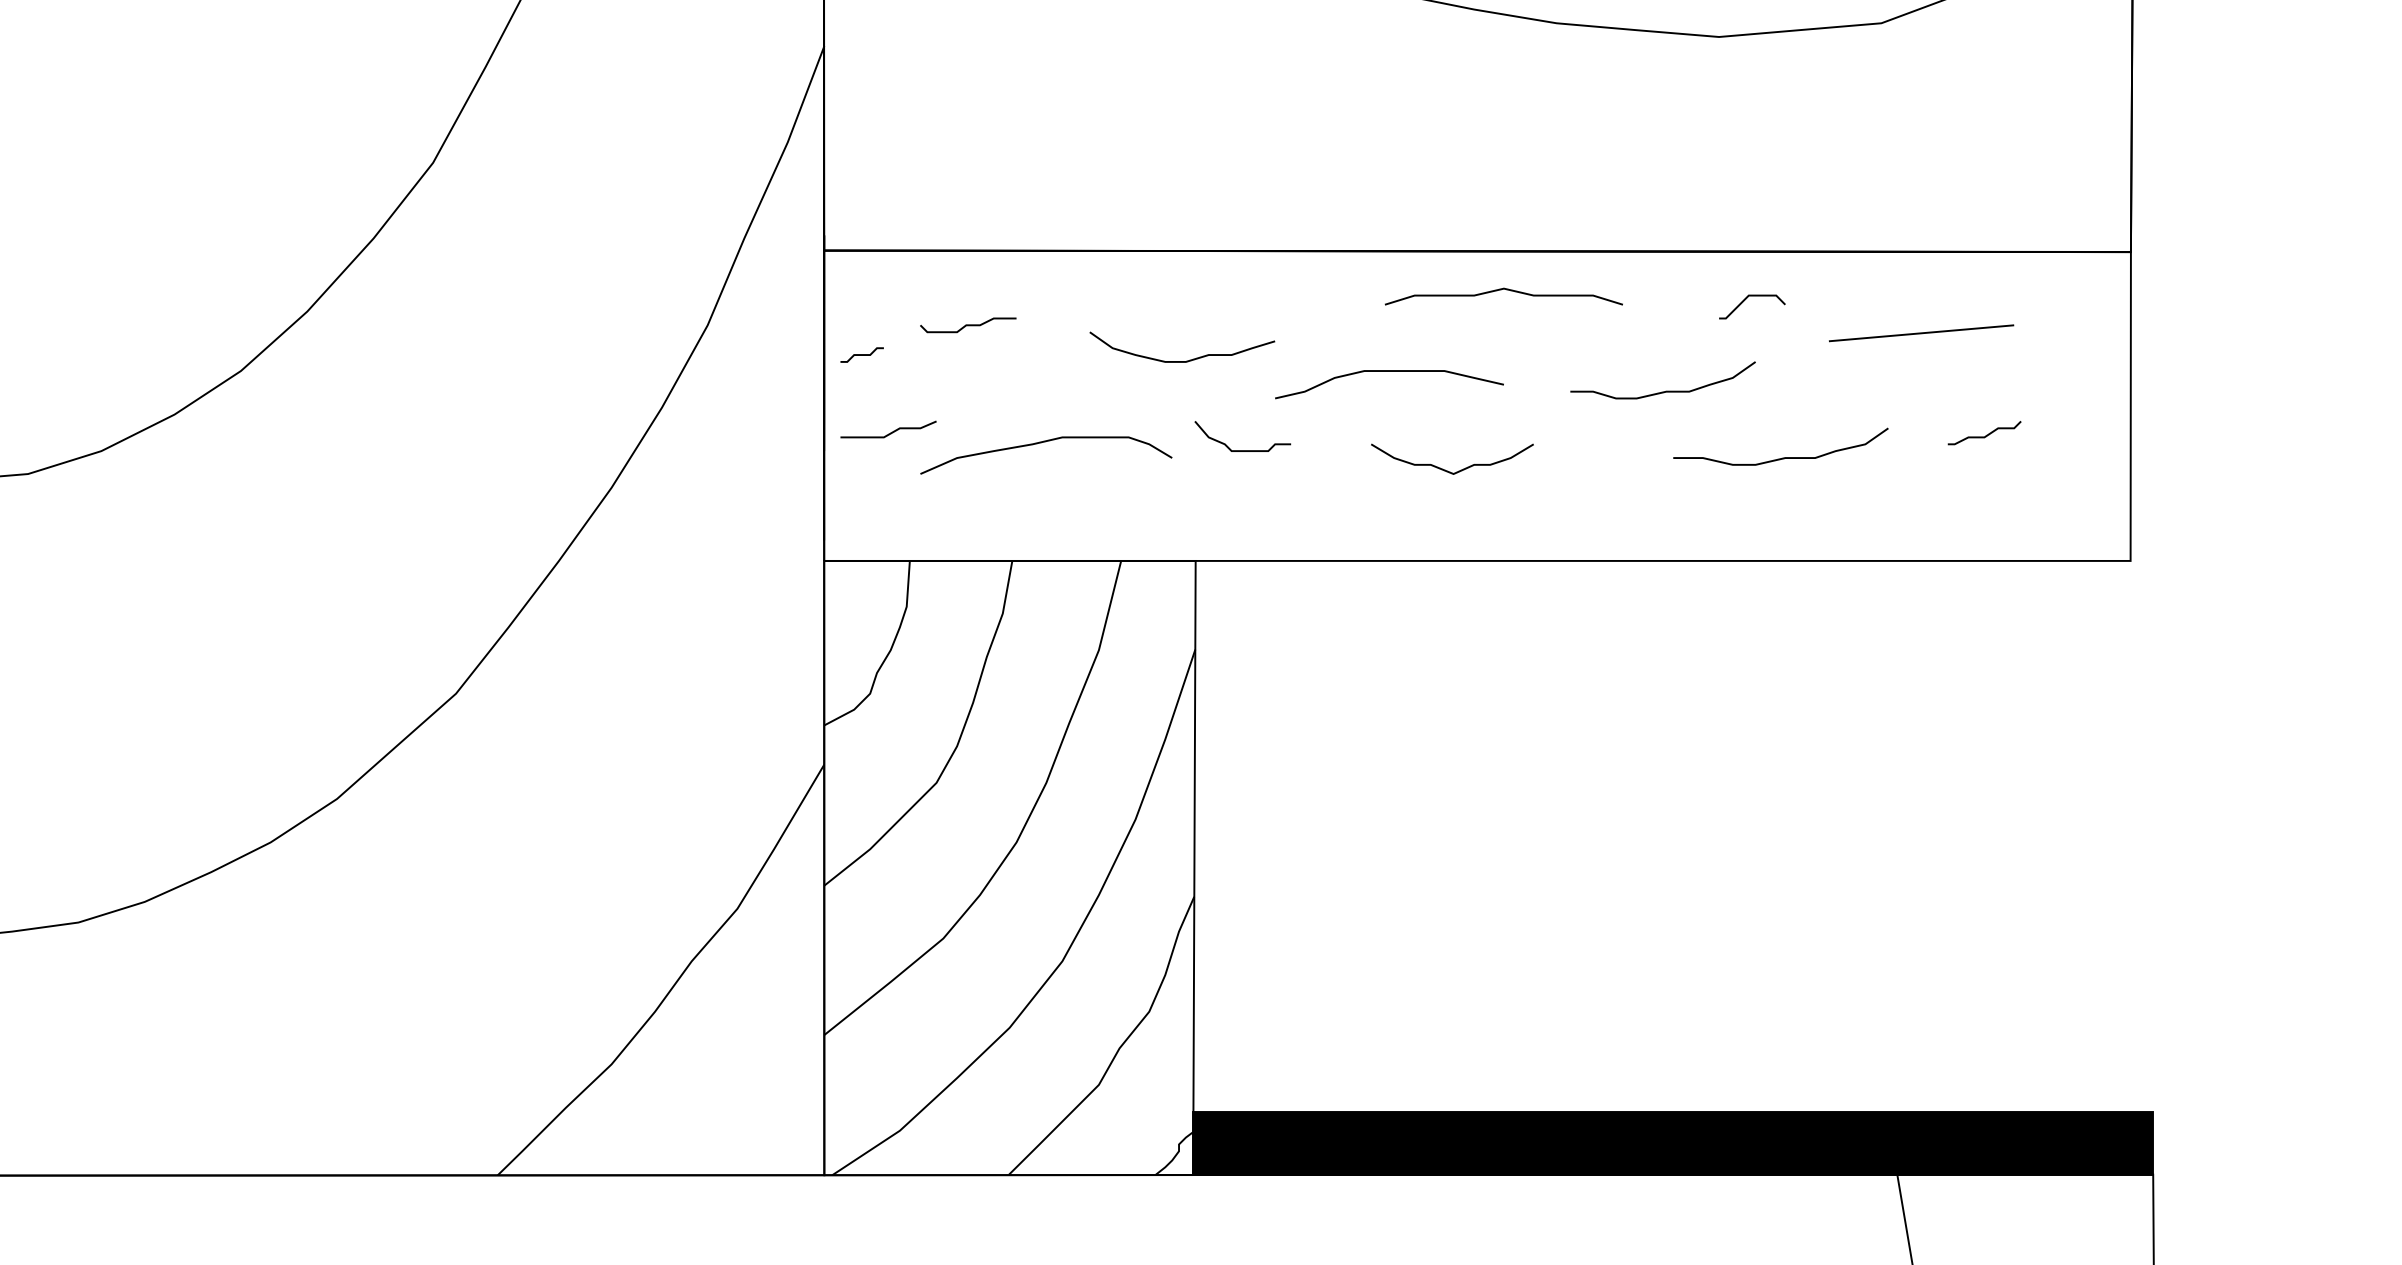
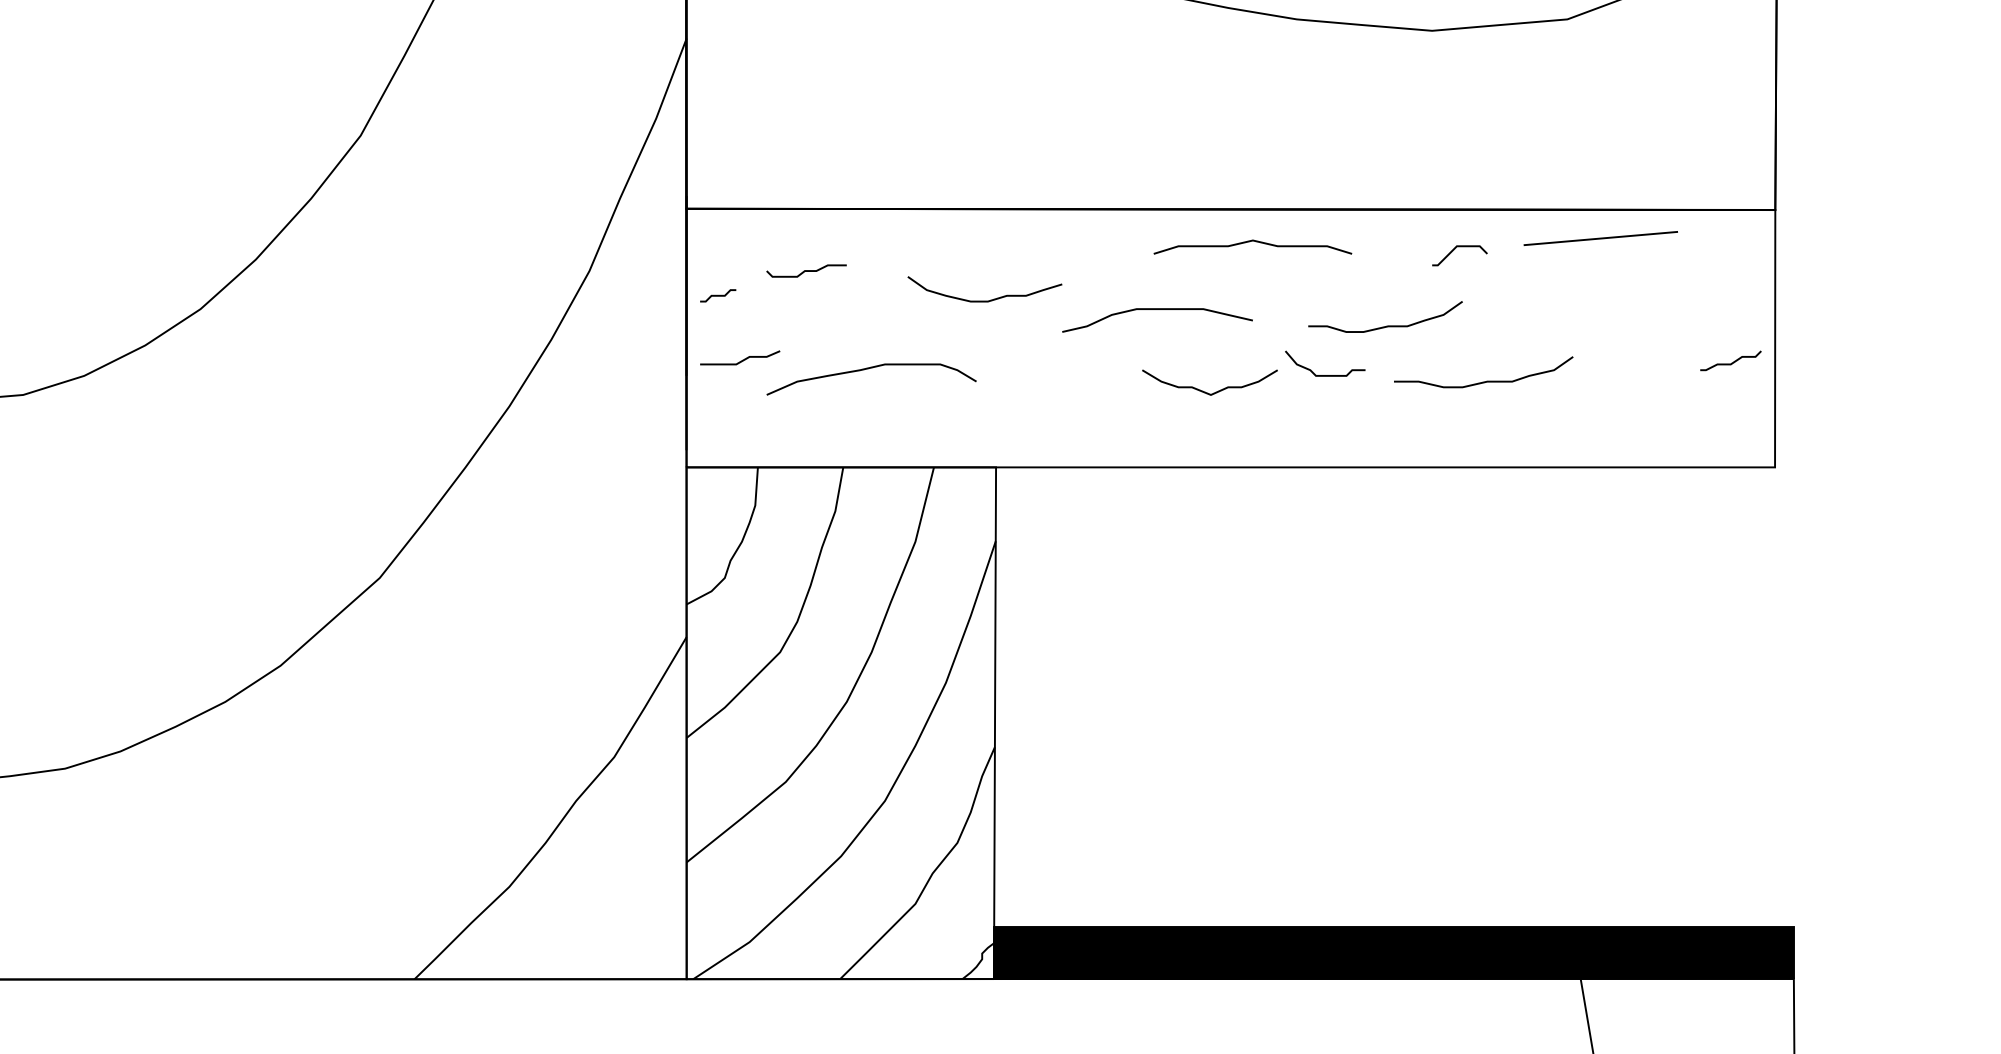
line: (1921, 333) -> (1600, 238), moved
curve: (1986, 434) -> (1732, 362), moved
curve: (1242, 450) -> (1325, 375), moved

